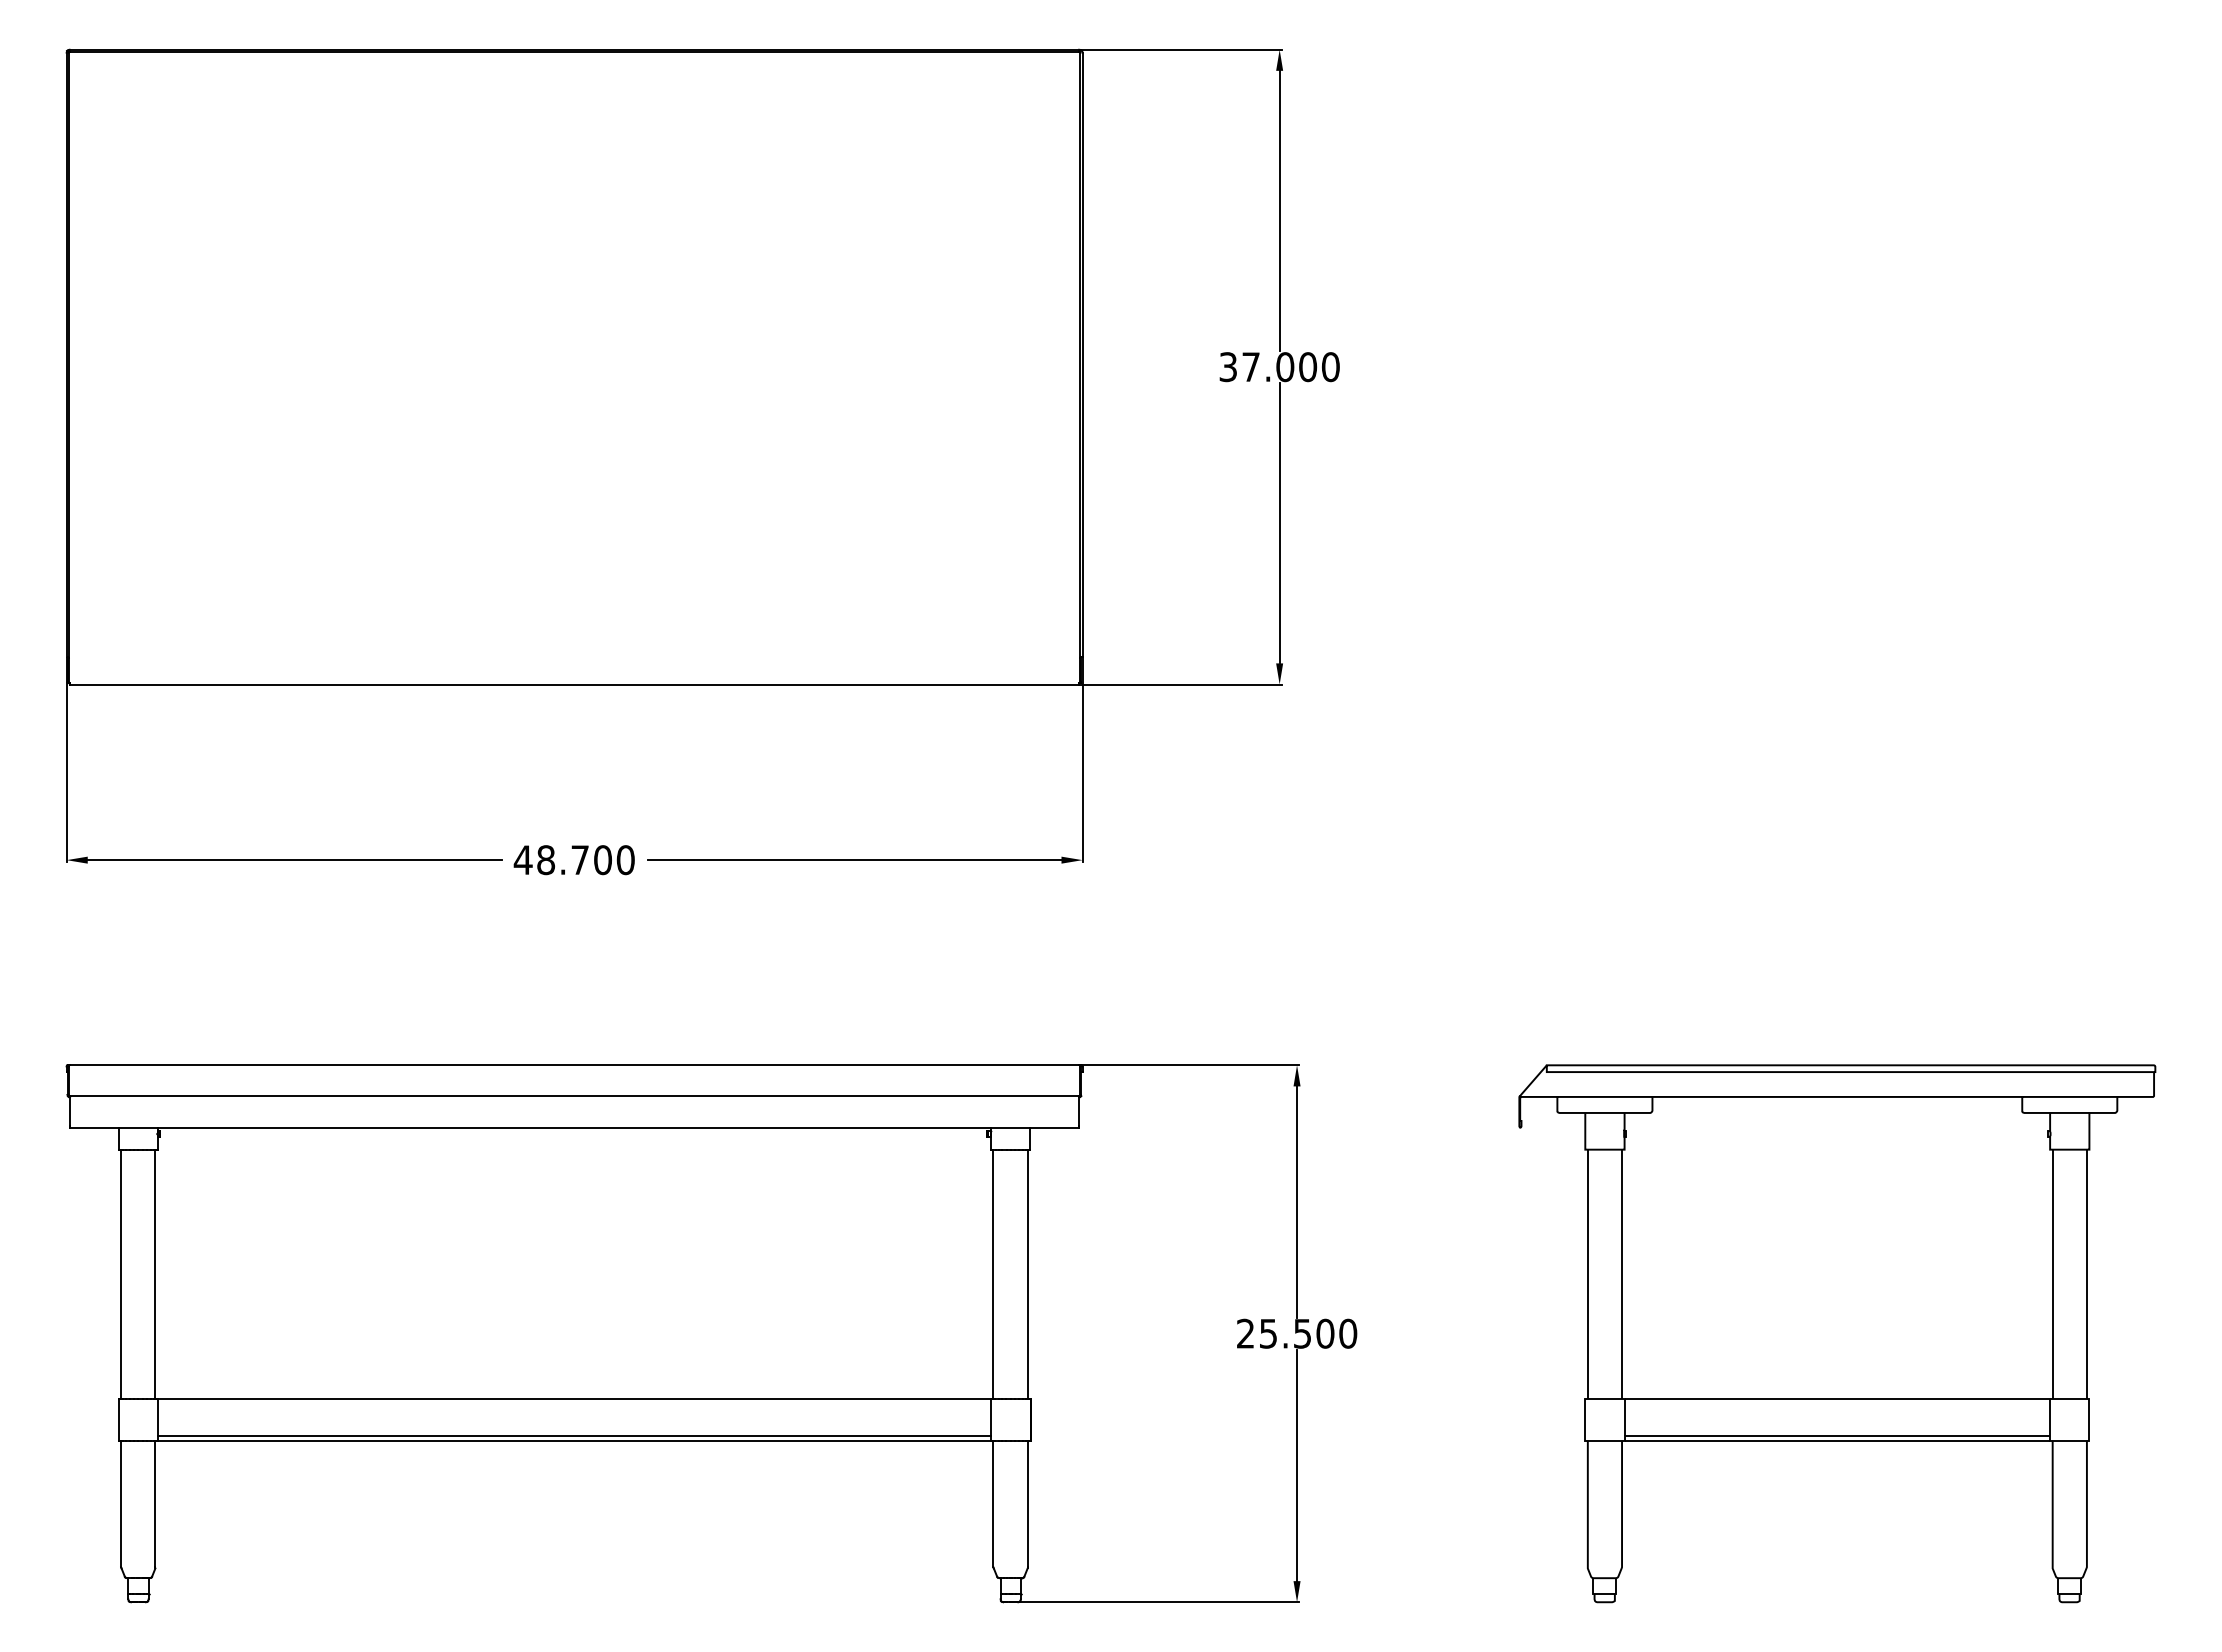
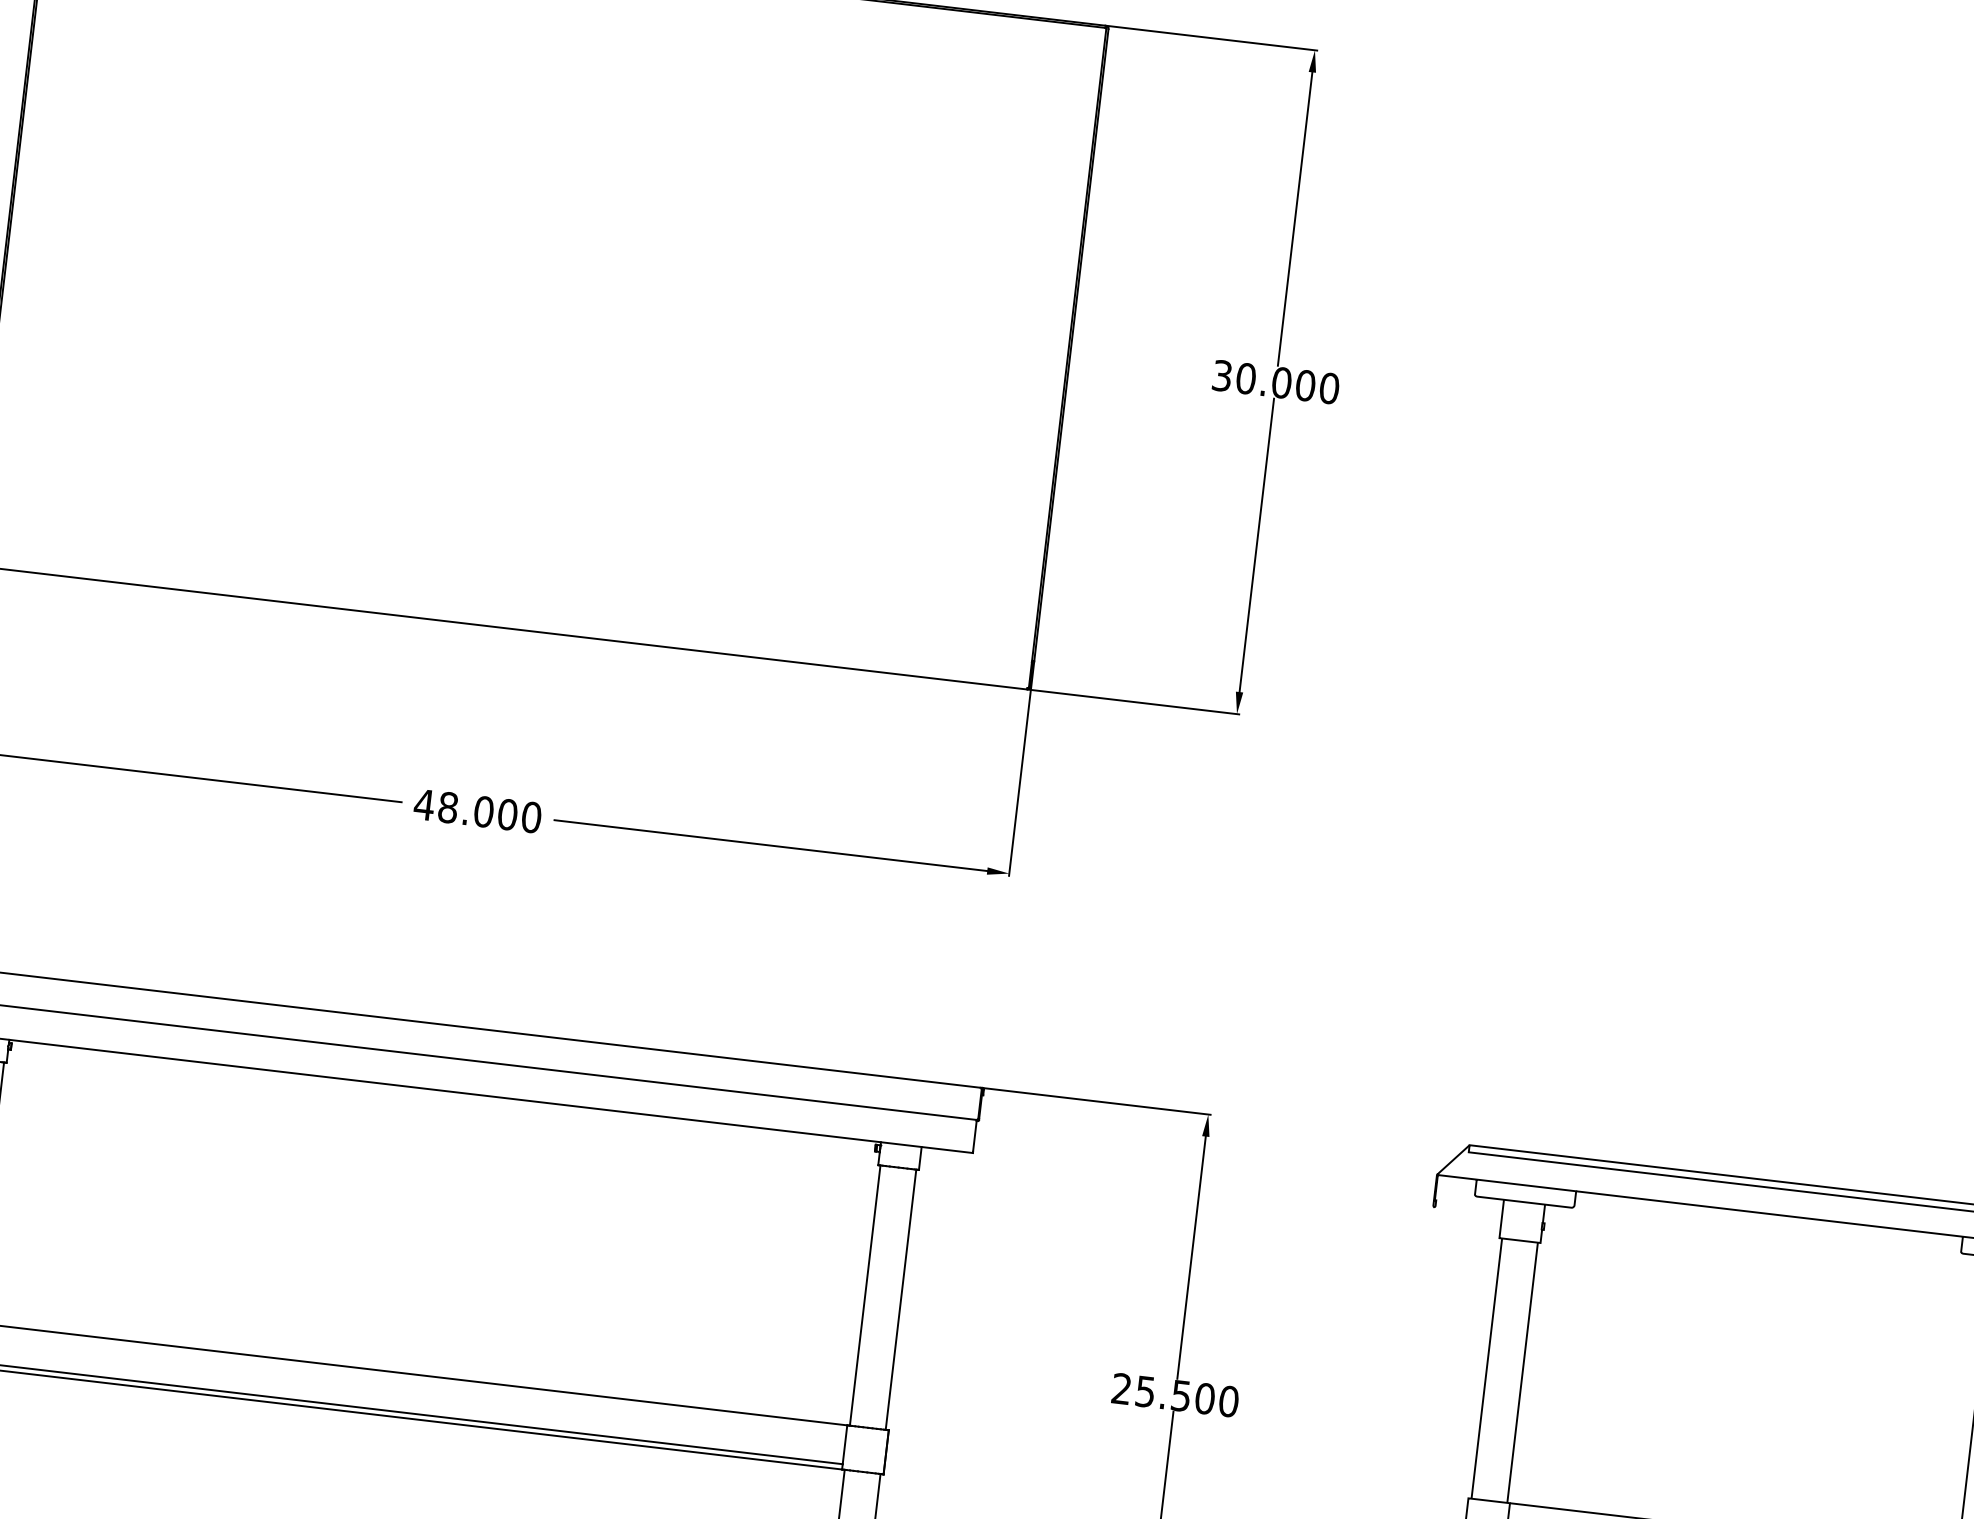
text: (1251, 367) -> (1246, 379), 37.000 -> 30.000
text: (580, 860) -> (484, 812), 48.700 -> 48.000

